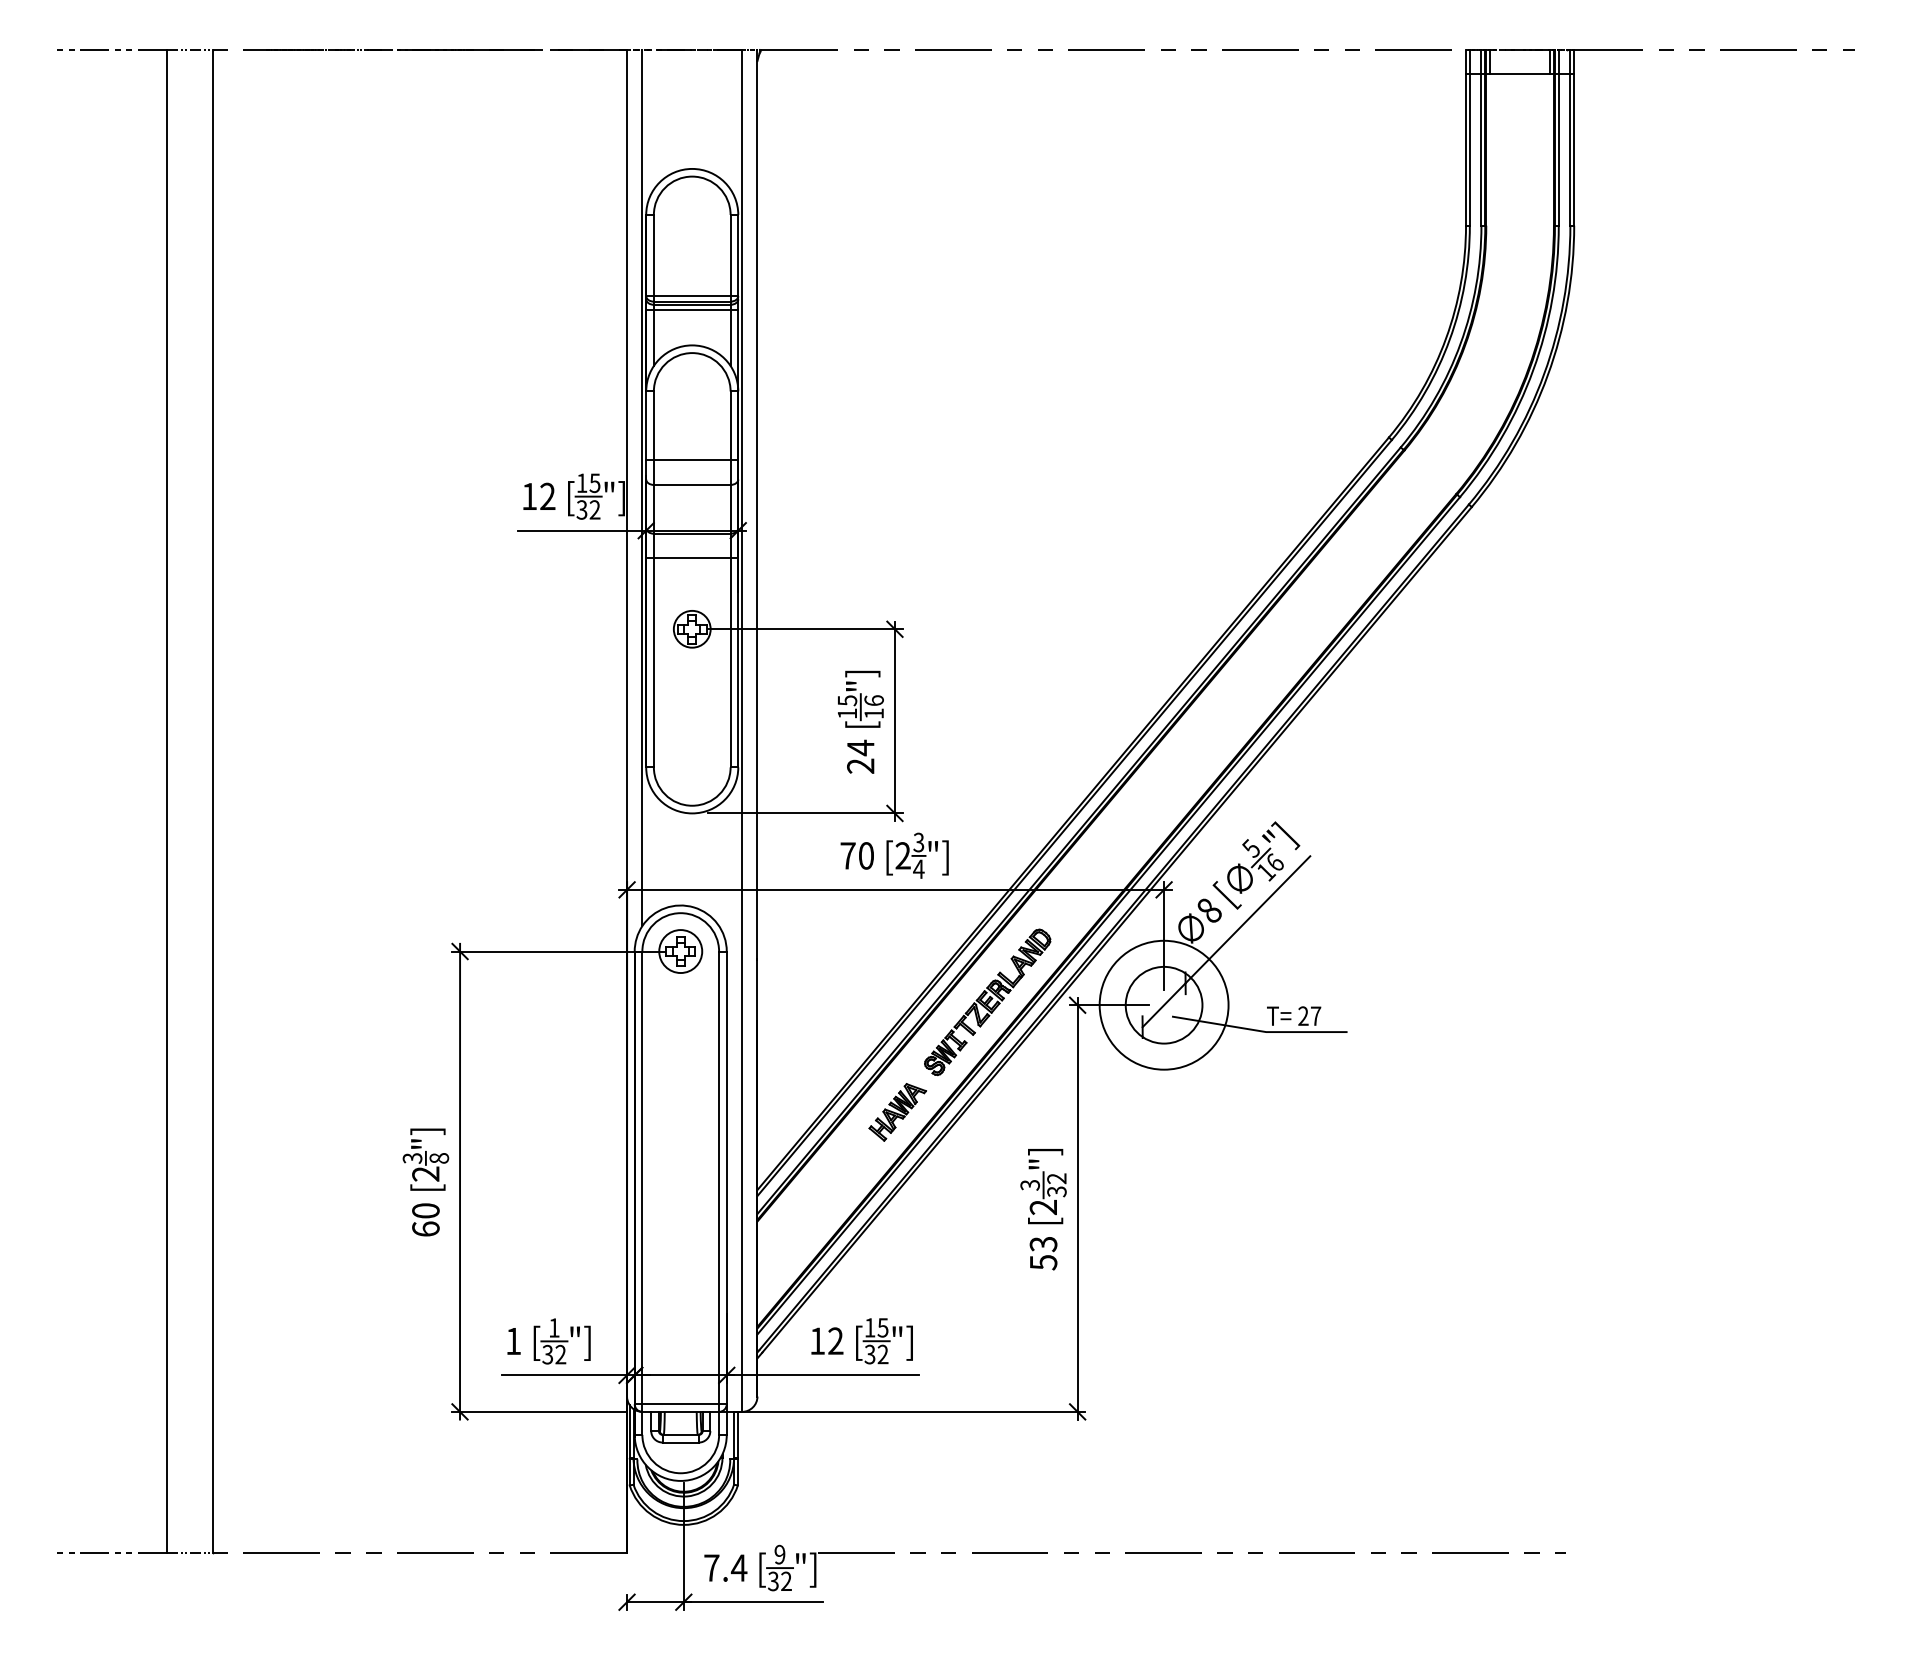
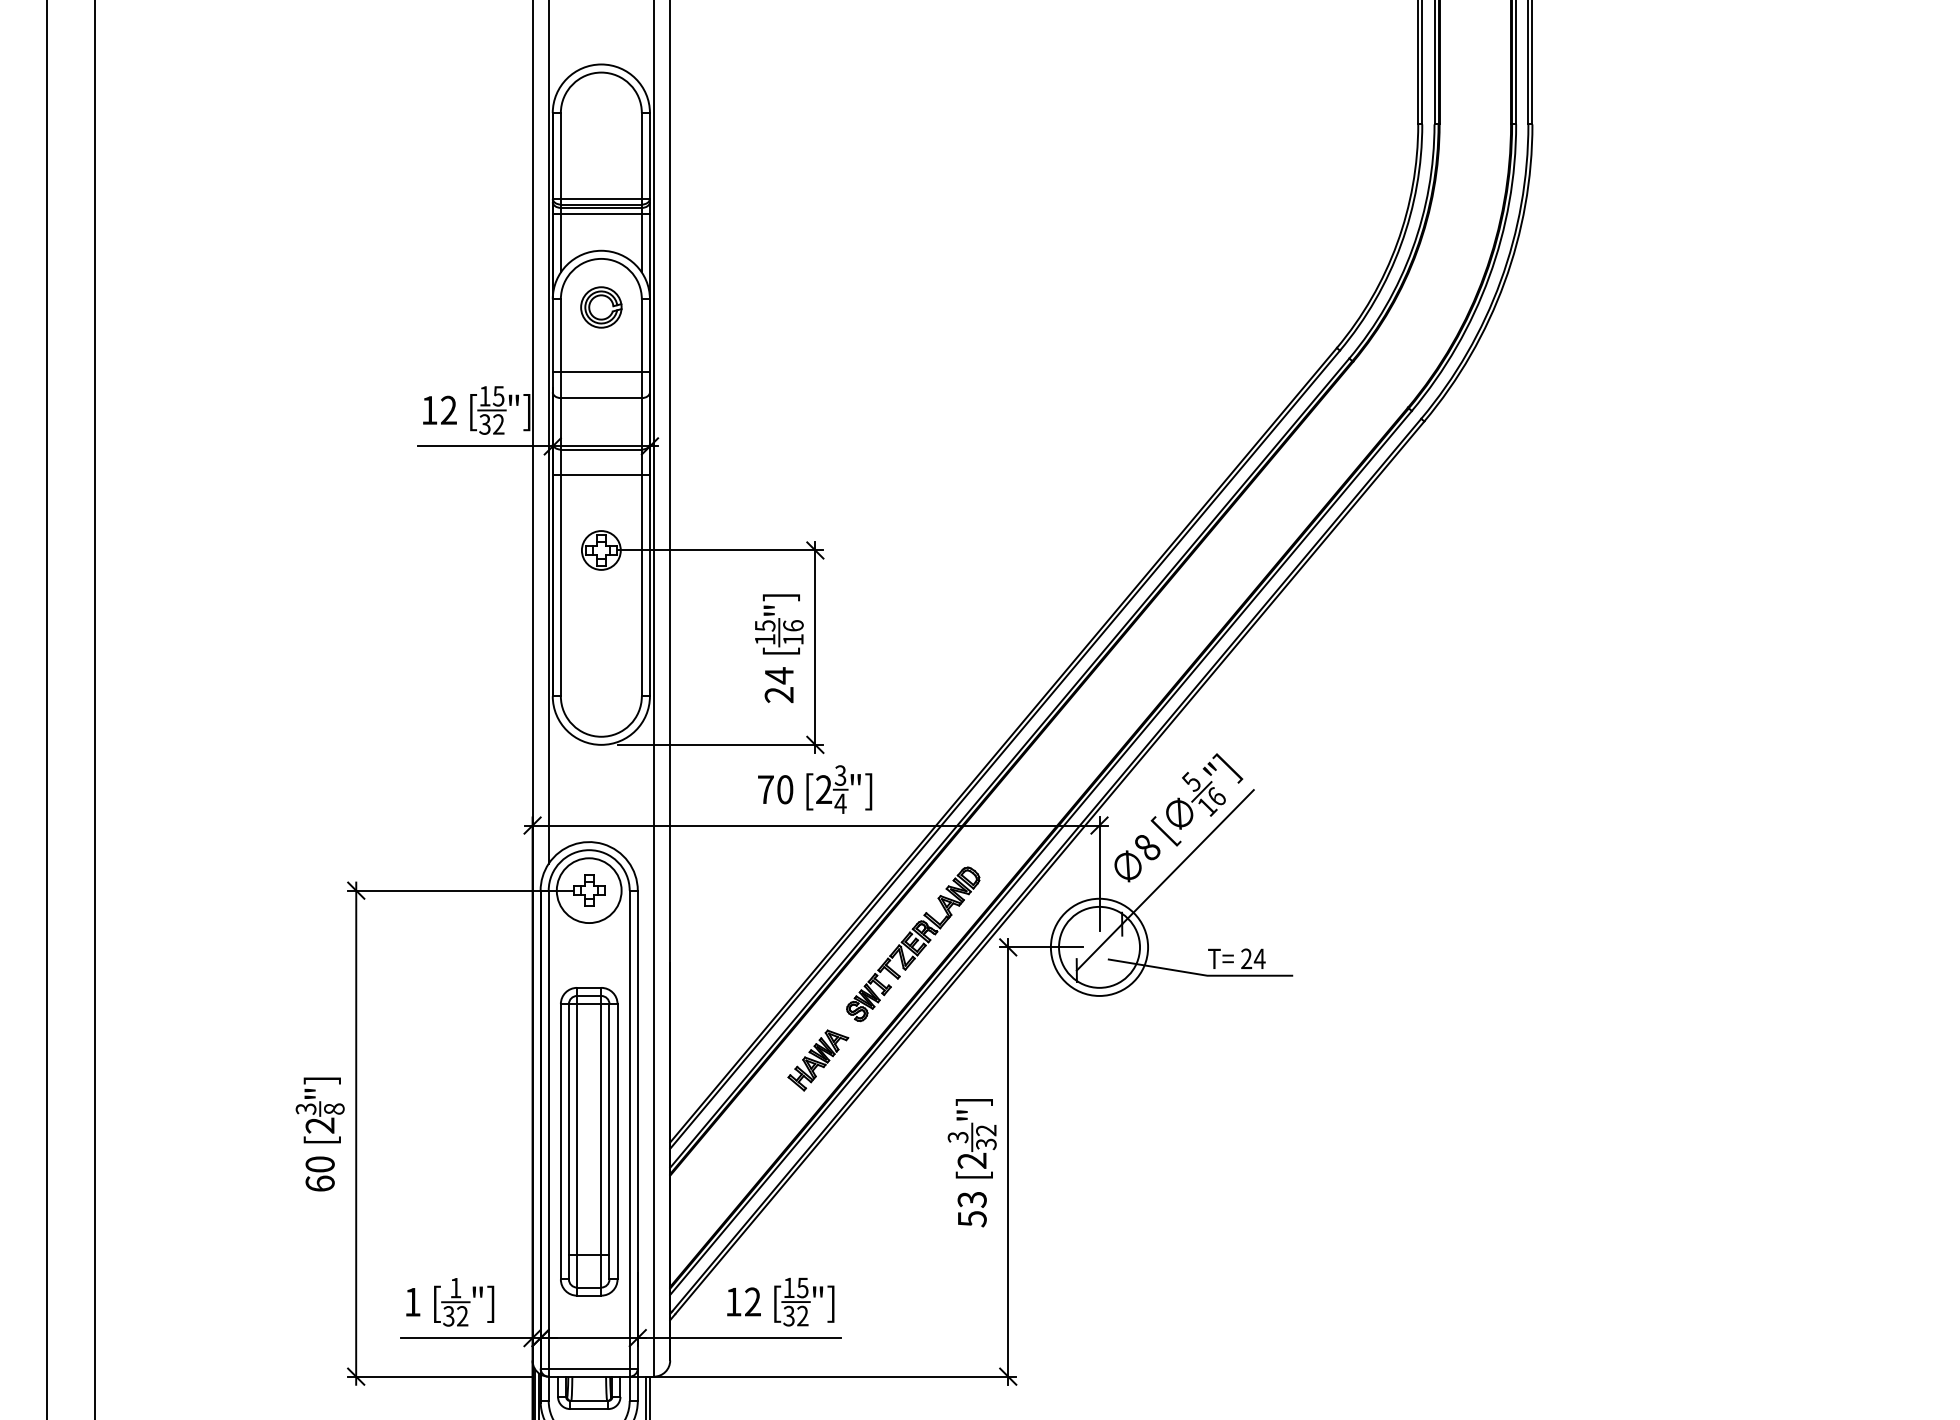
part: (692, 399) -> (601, 307), added
circle: (680, 951) -> (588, 890), size x1.43
circle: (1164, 1005) -> (1099, 947), size x0.71
text: (1315, 1015) -> (1259, 958), 27 -> 24
part: (680, 1188) -> (588, 1140), added

